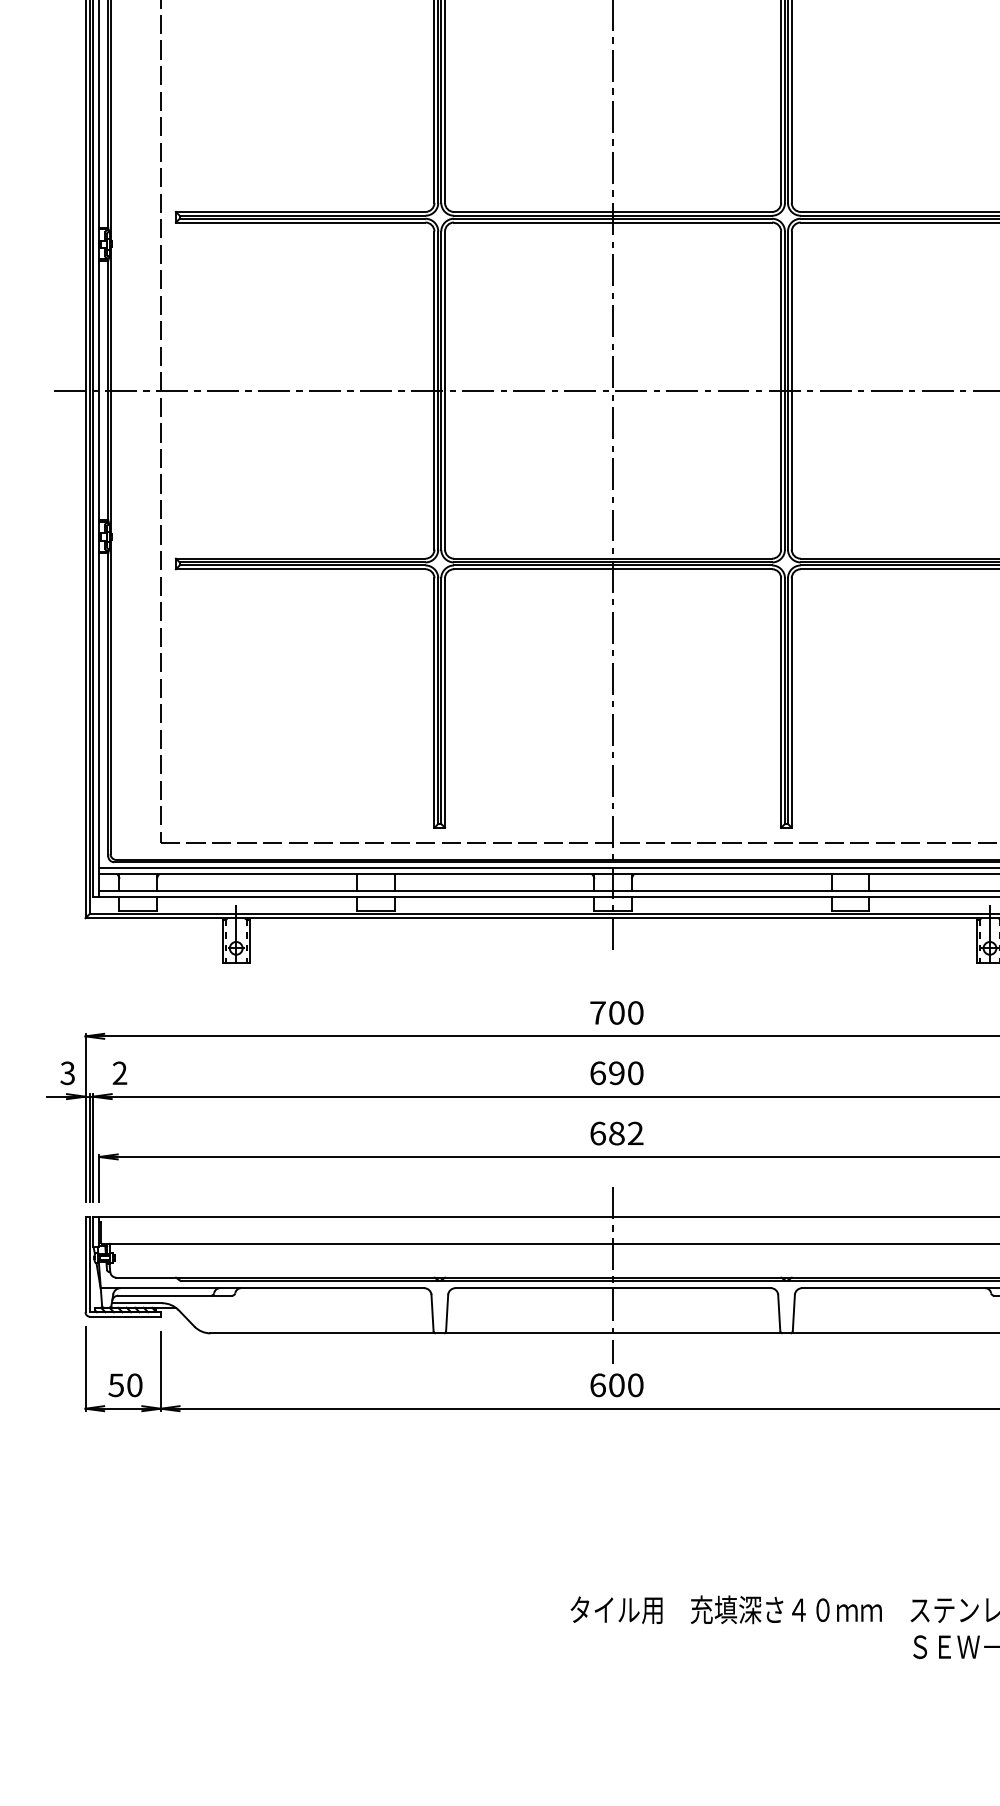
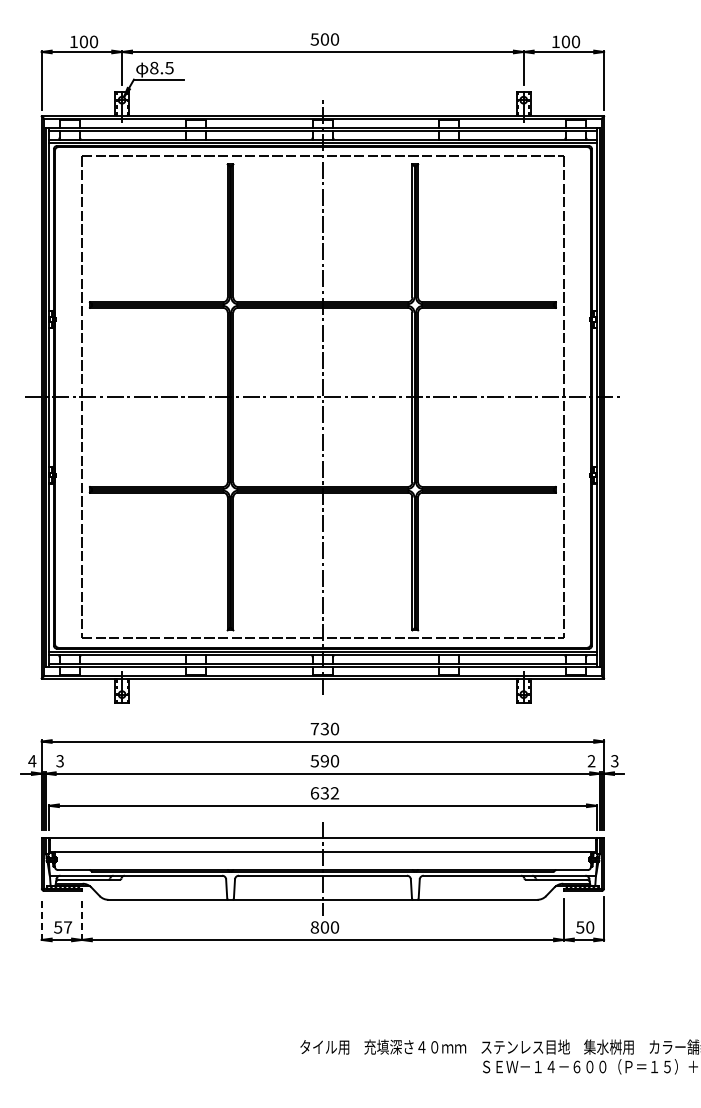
text: (616, 1013) -> (324, 729), 700 -> 730
text: (68, 1073) -> (32, 761), 3 -> 4
text: (118, 1073) -> (59, 761), 2 -> 3
text: (597, 1073) -> (314, 761), 690 -> 590
text: (616, 1133) -> (324, 793), 682 -> 632
line: (85, 1368) -> (41, 918), solid -> dashed
line: (160, 1370) -> (81, 919), solid -> dashed
text: (135, 1385) -> (68, 927), 50 -> 57
text: (597, 1385) -> (314, 927), 600 -> 800

